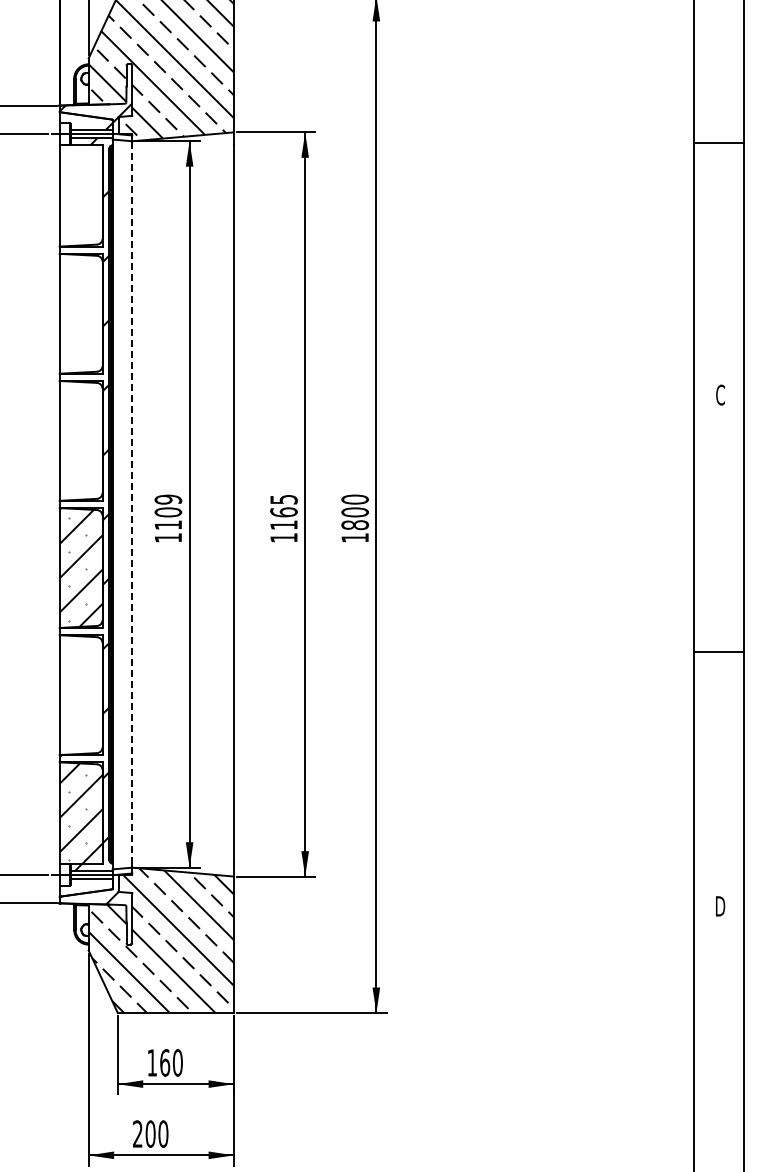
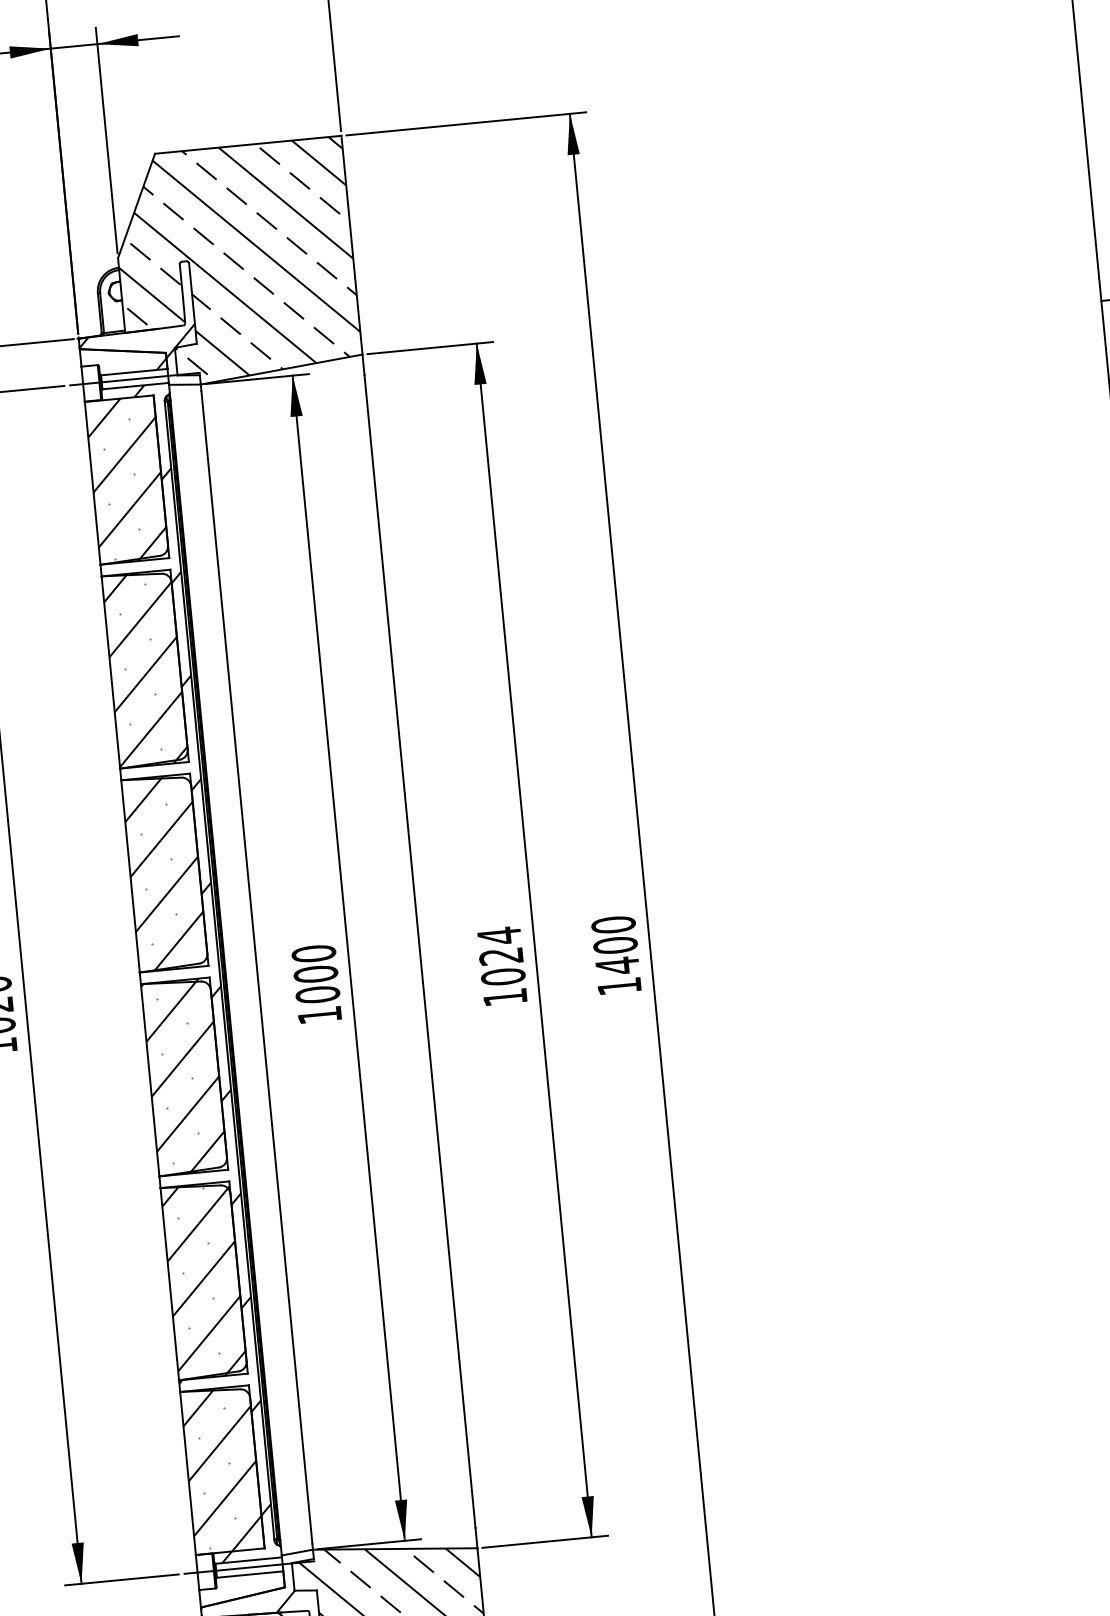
hatch: (80, 195) -> (126, 479), added
hatch: (80, 313) -> (144, 668), added
hatch: (80, 440) -> (163, 872), added
line: (132, 504) -> (257, 967), dashed -> solid
text: (168, 512) -> (316, 974), 1109 -> 1000
text: (283, 512) -> (500, 956), 1165 -> 1024
text: (355, 525) -> (618, 966), 1800 -> 1400
hatch: (80, 695) -> (203, 1281), added

